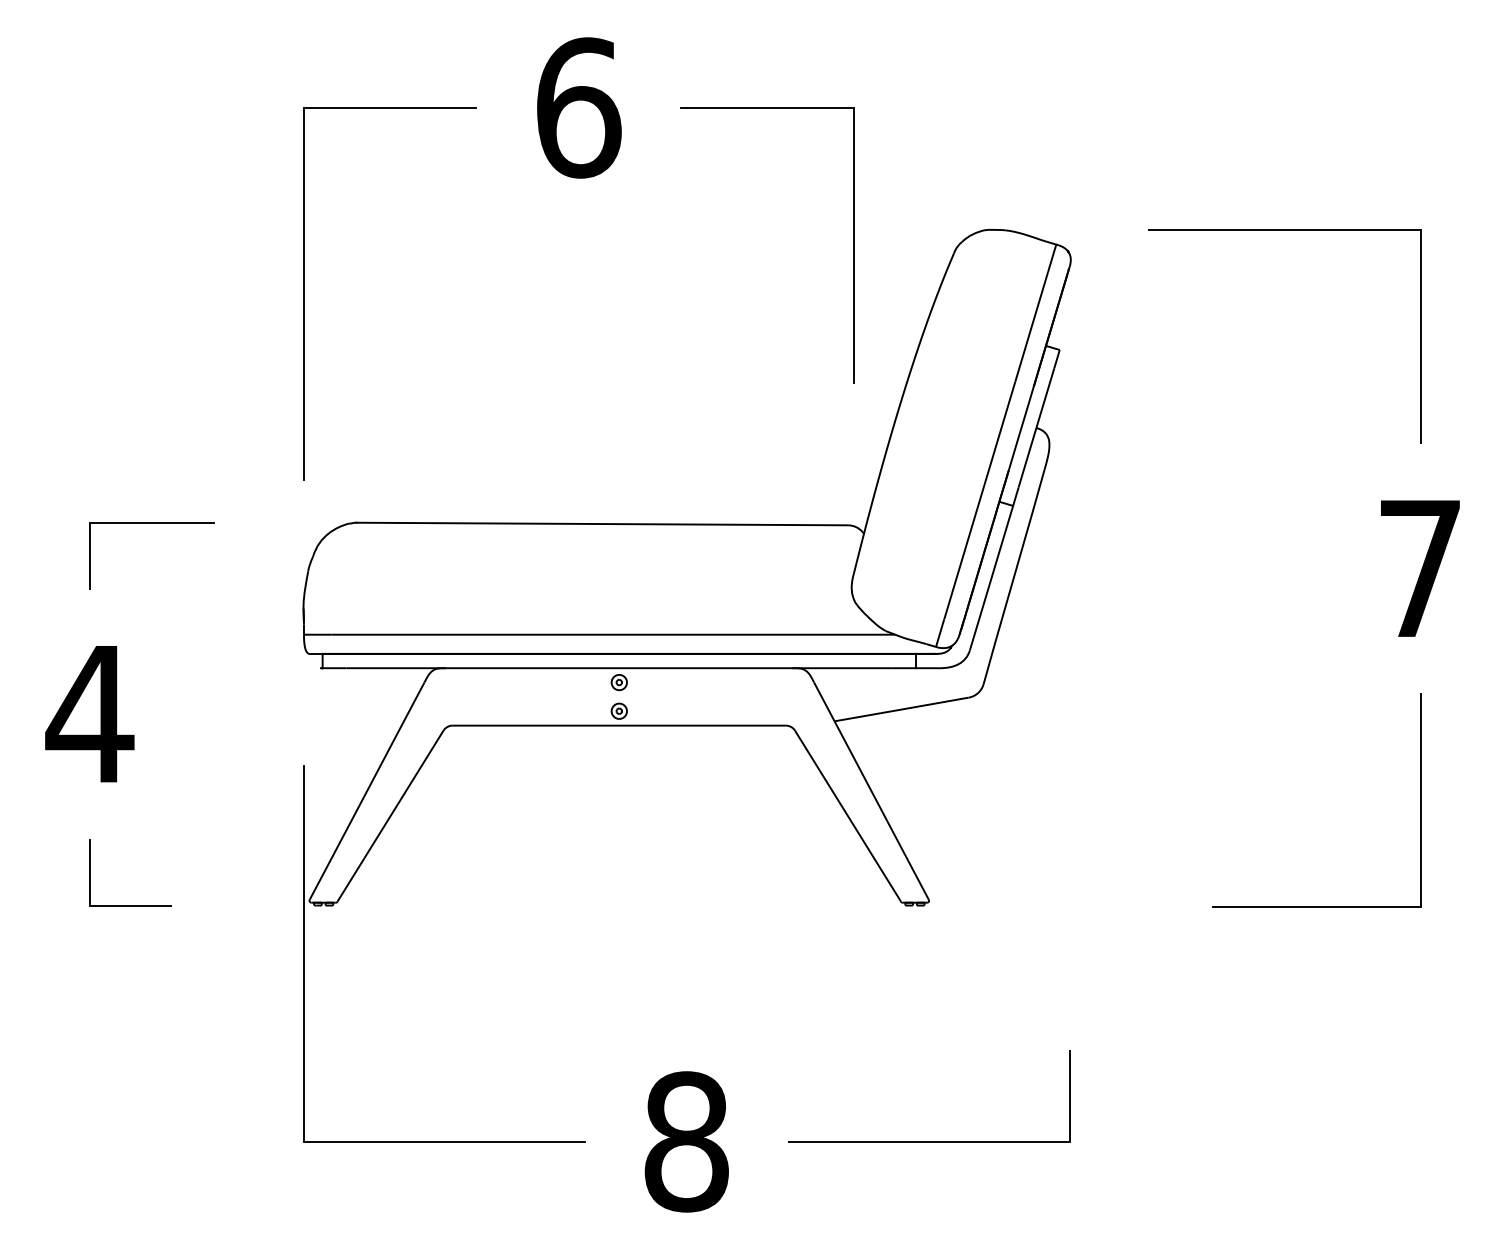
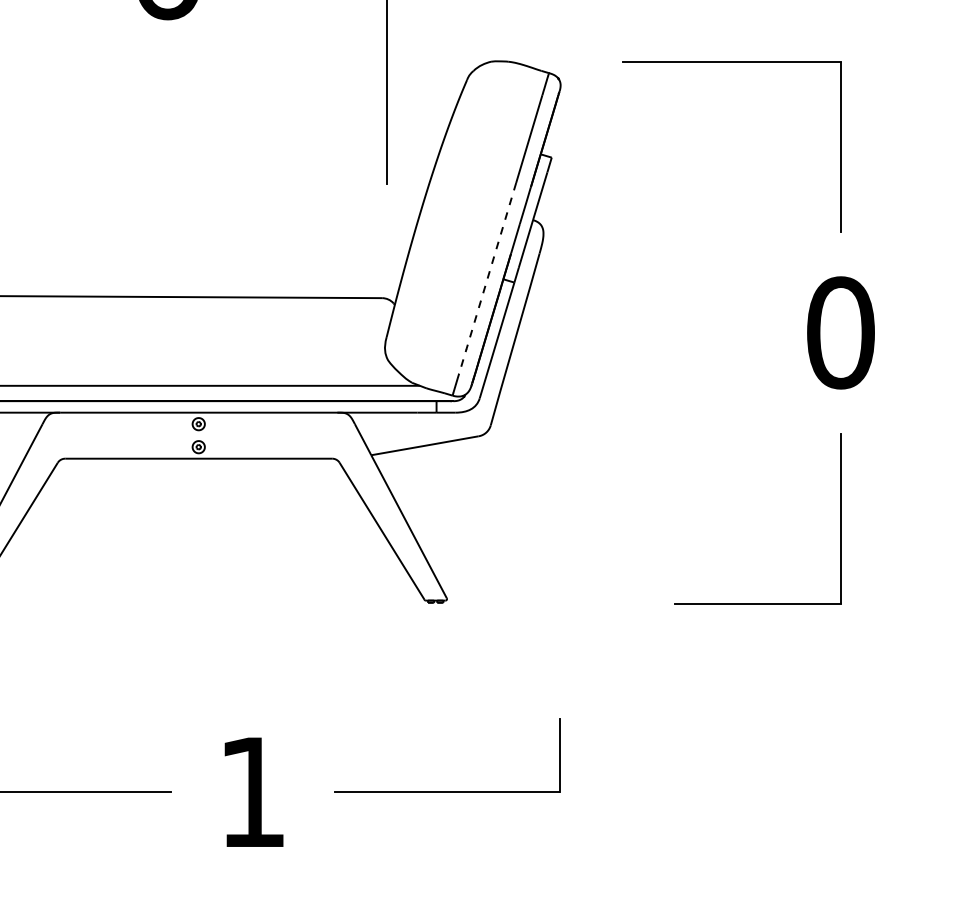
line: (979, 501) -> (487, 279), solid -> dashed
text: (1420, 568) -> (840, 332), 7 -> 0
text: (686, 1141) -> (252, 792), 8 -> 1

